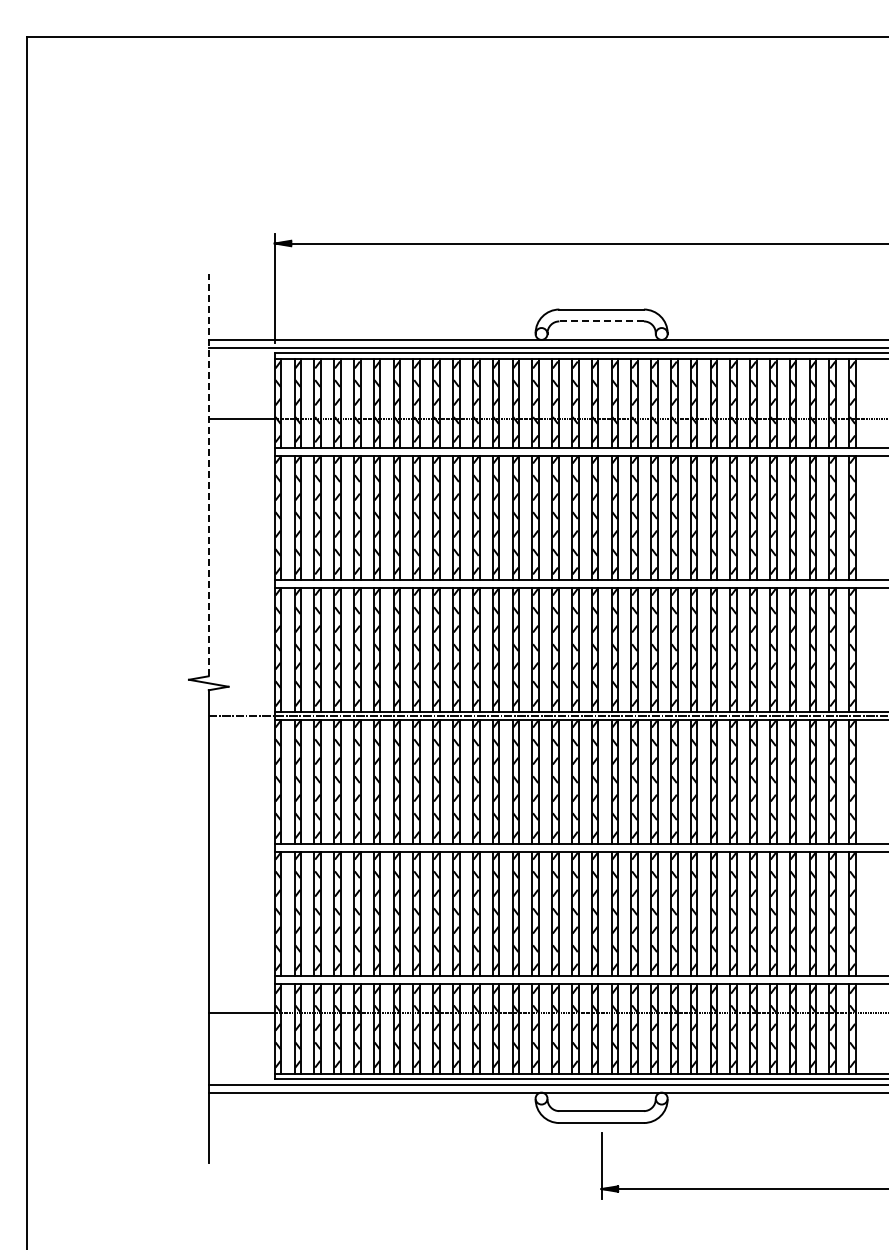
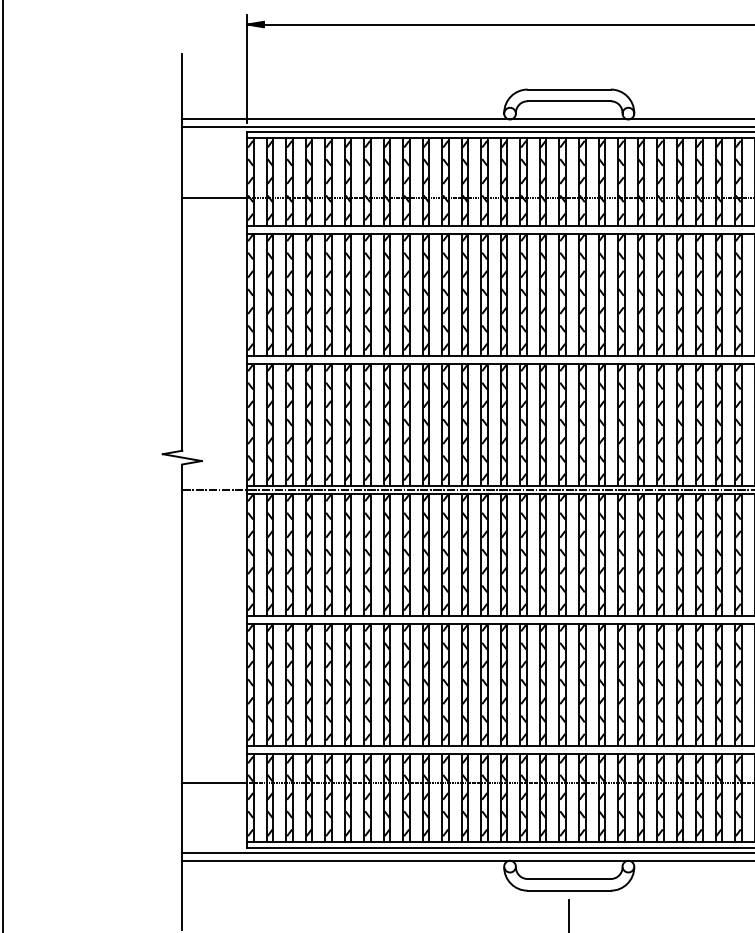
line: (601, 321) -> (569, 101), dashed -> solid
line: (208, 474) -> (182, 252), dashed -> solid

